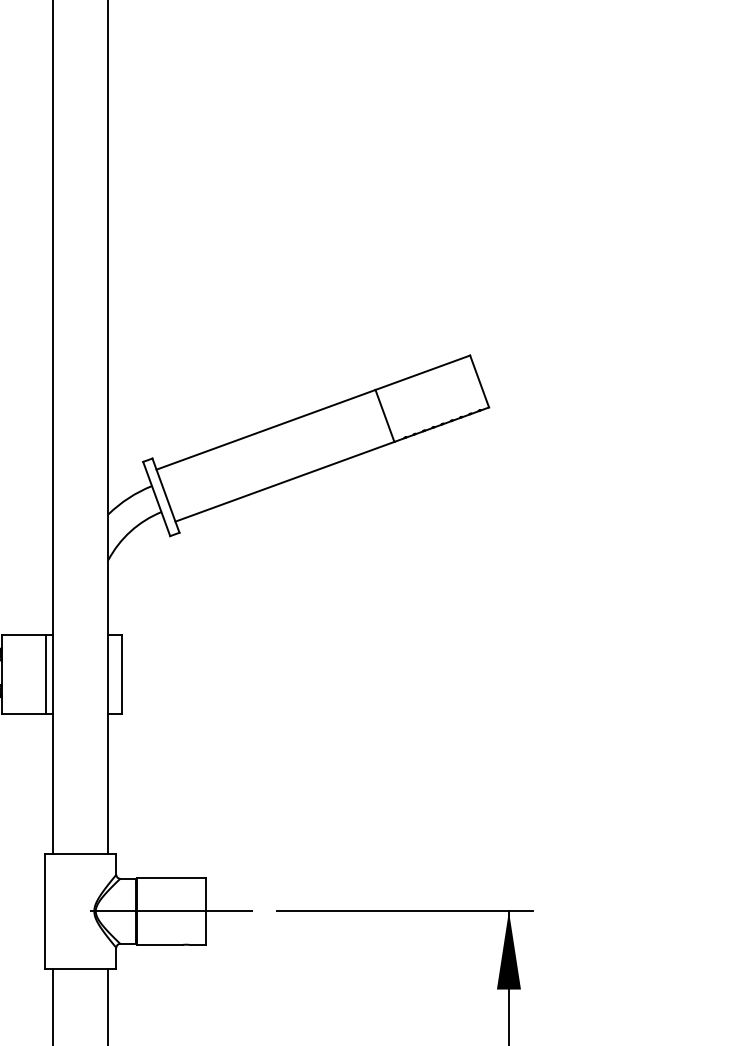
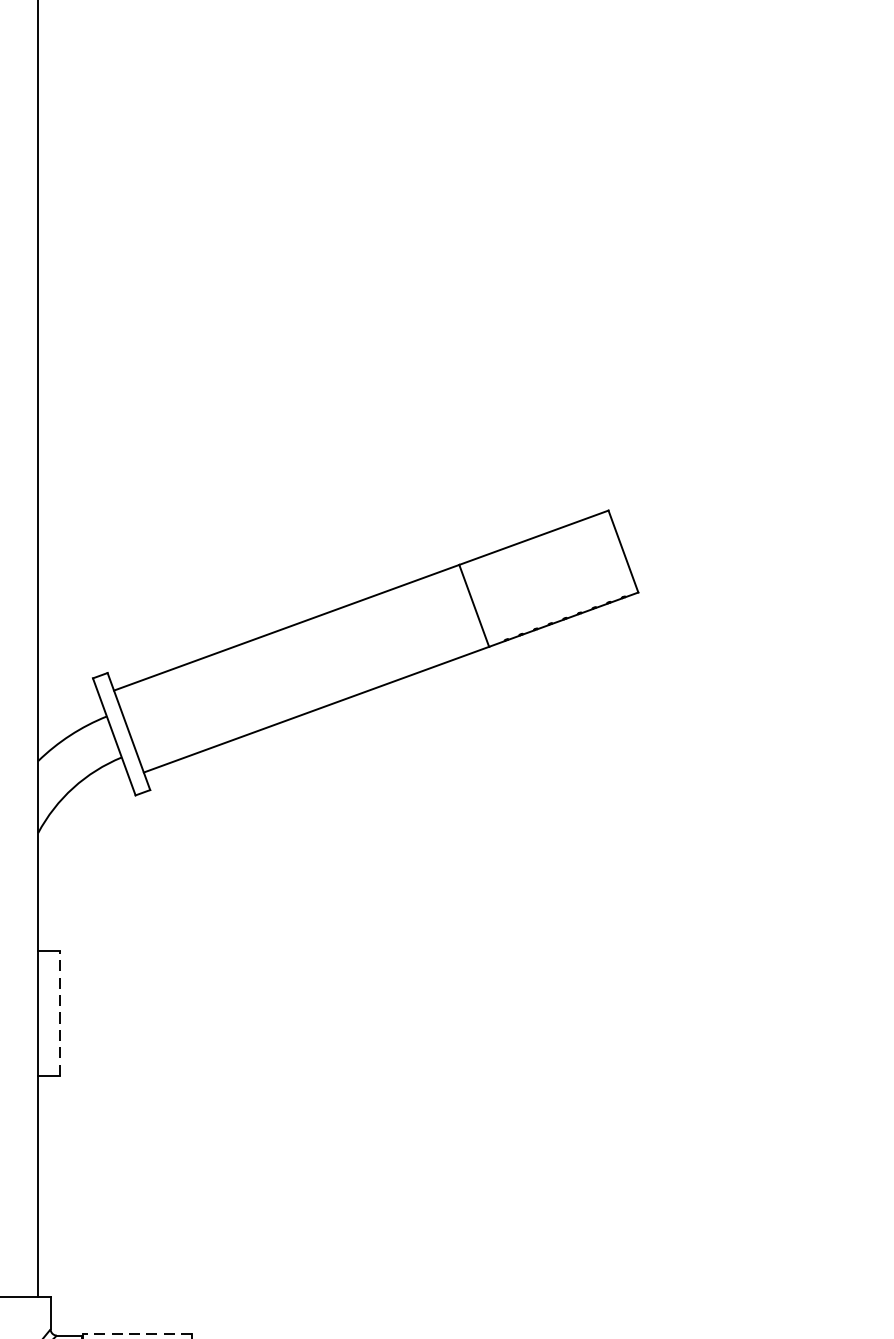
line: (121, 673) -> (58, 1011), solid -> dashed
line: (171, 877) -> (137, 1333), solid -> dashed

